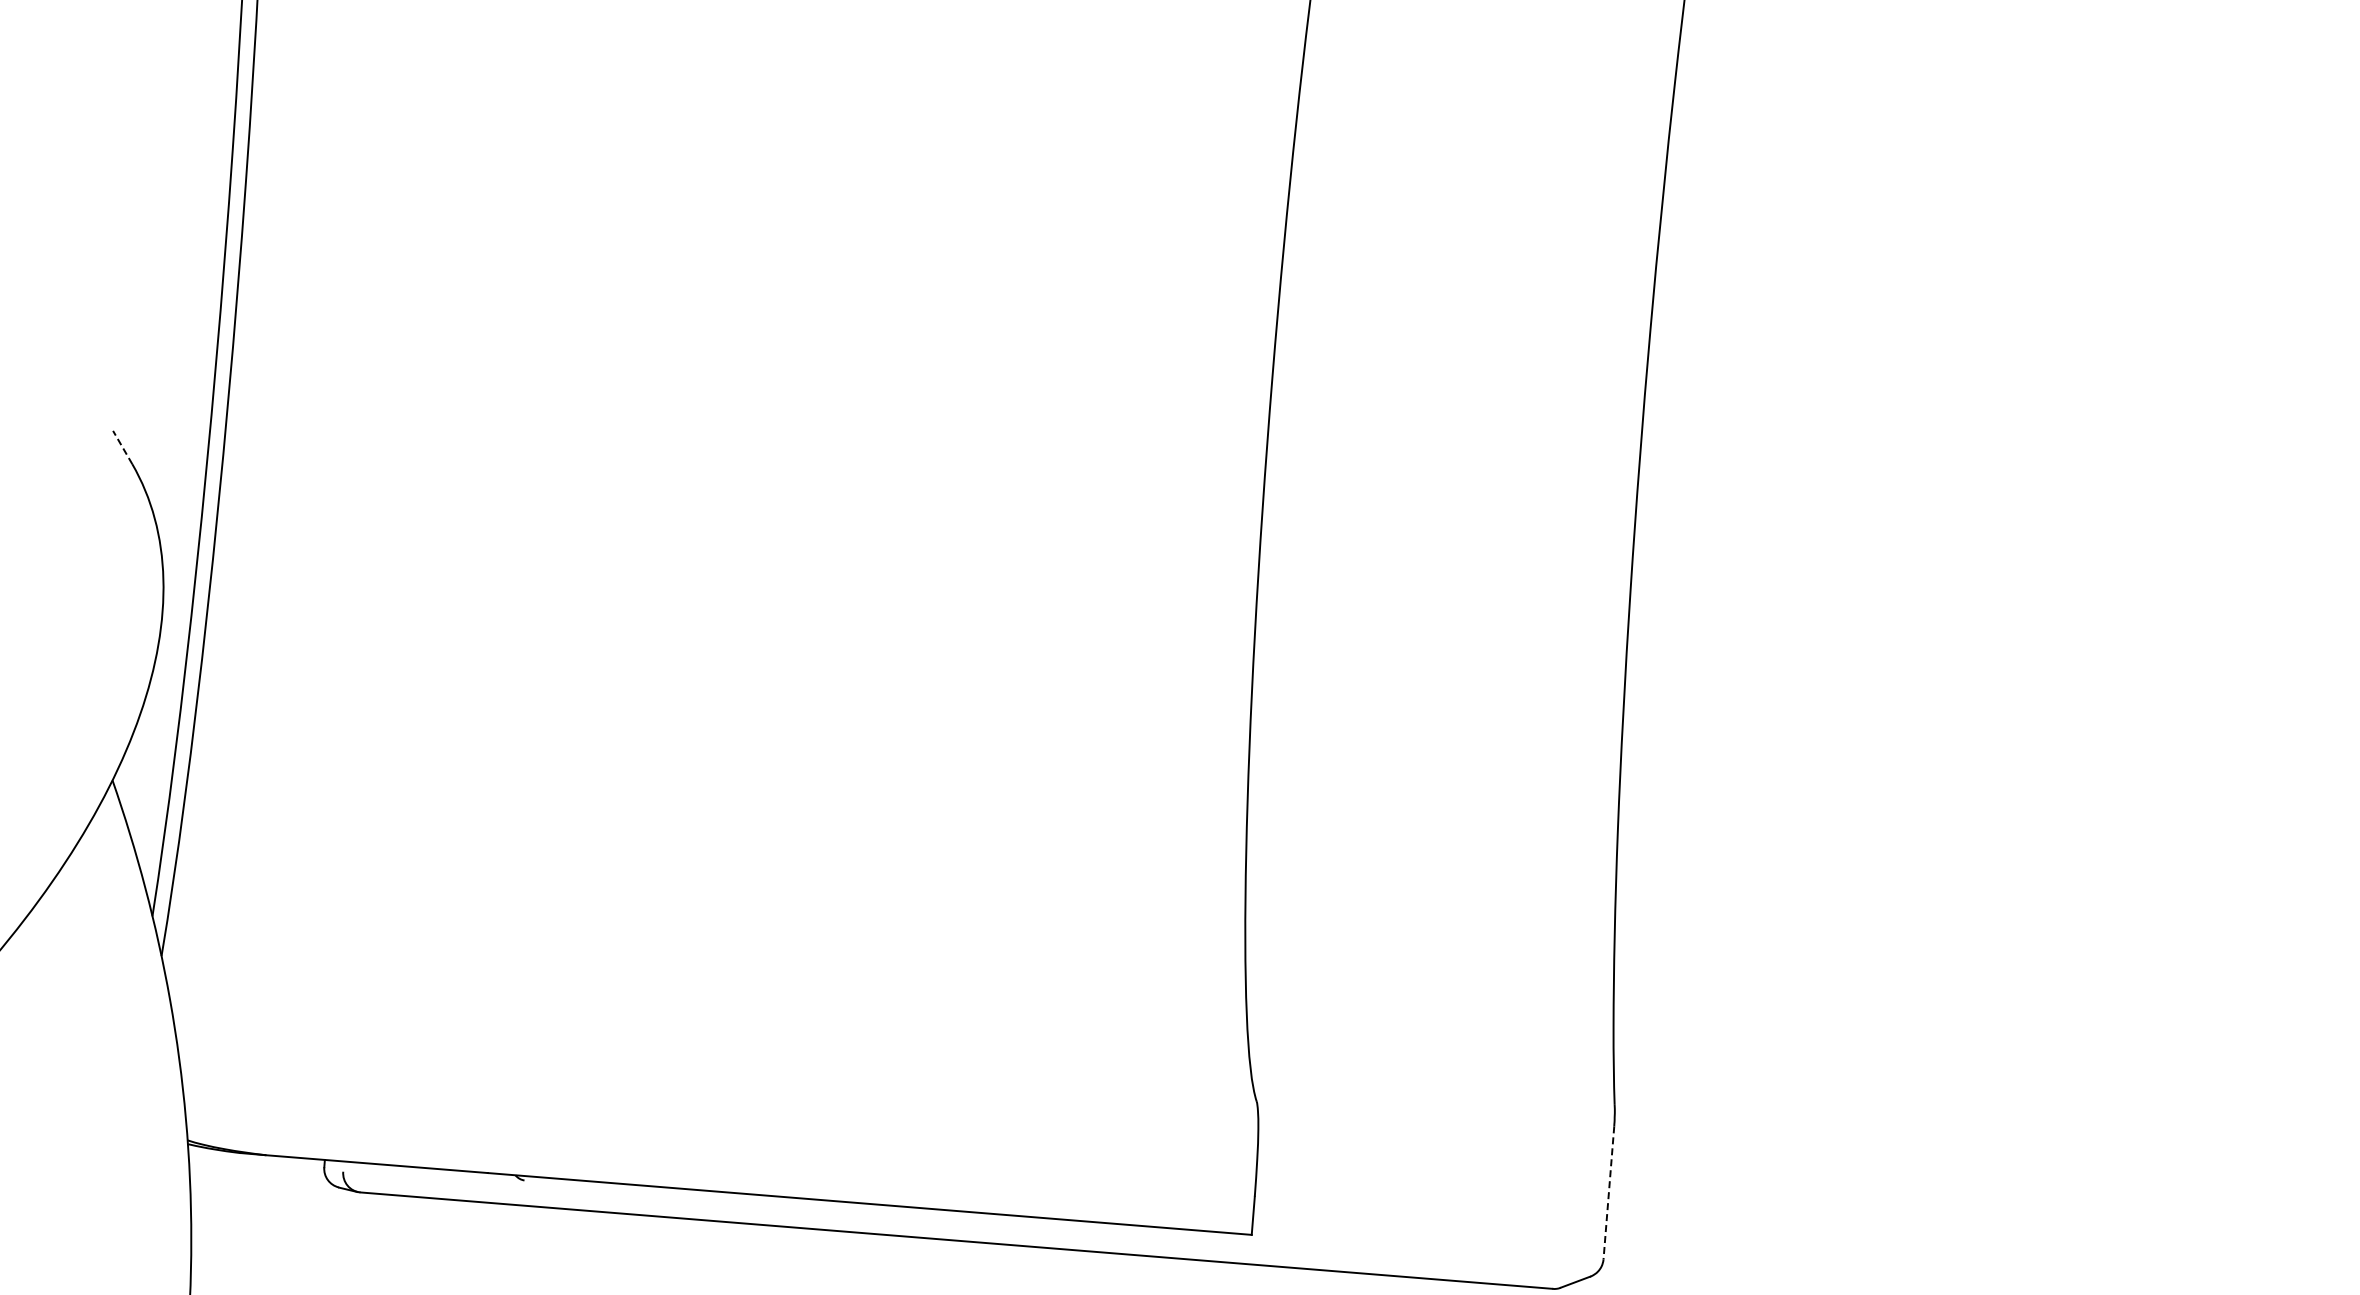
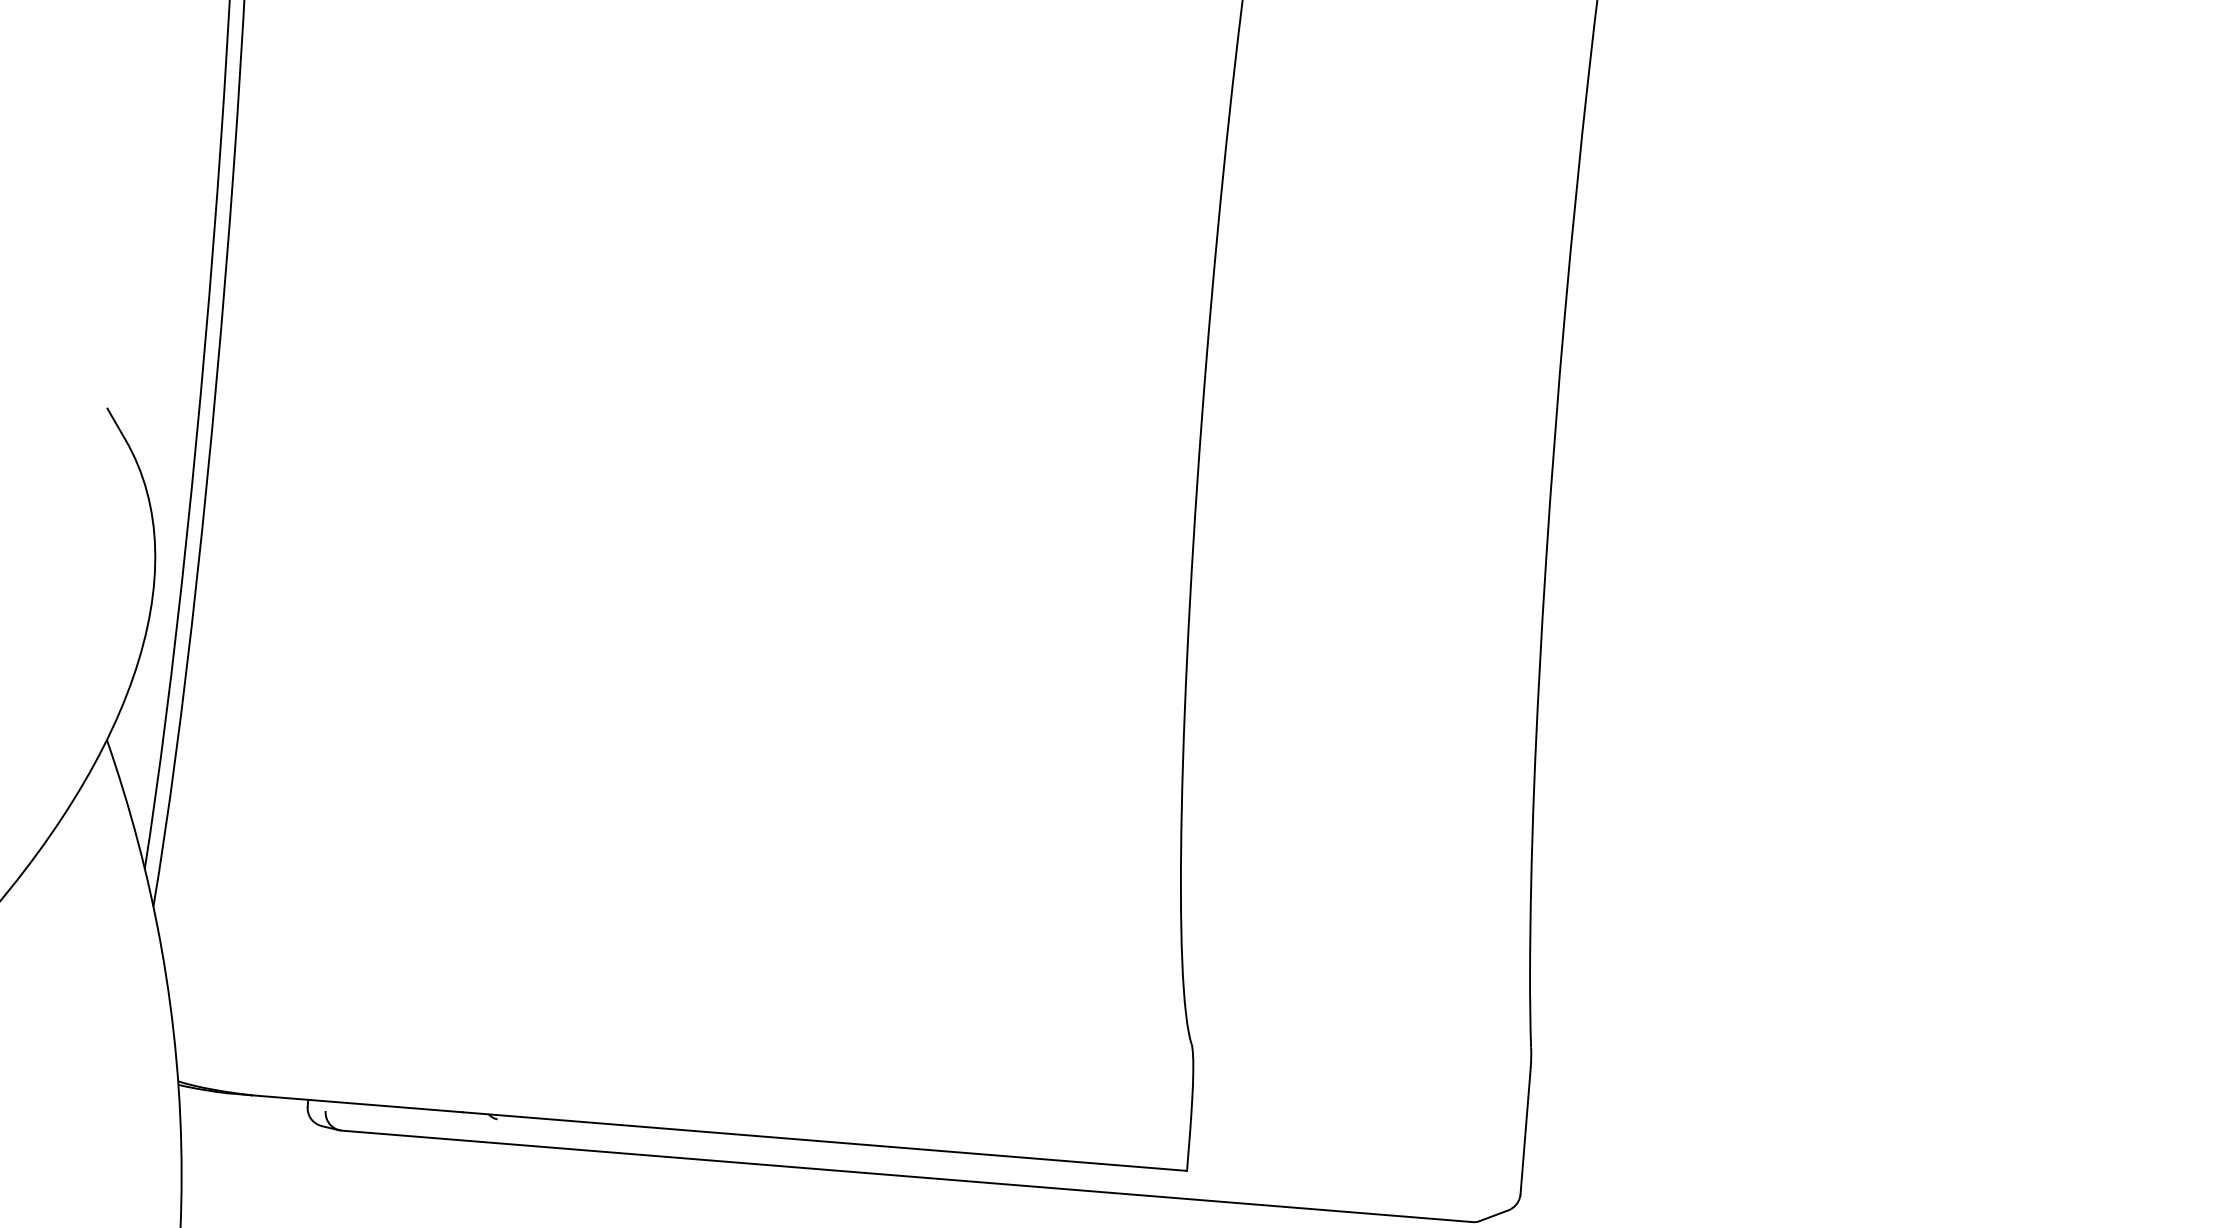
line: (122, 447) -> (116, 424), dashed -> solid
line: (1608, 1193) -> (1525, 1131), dashed -> solid

